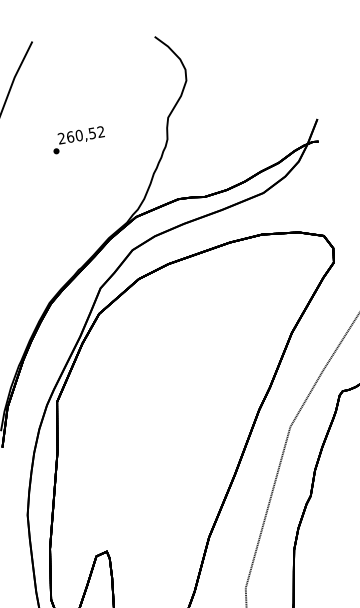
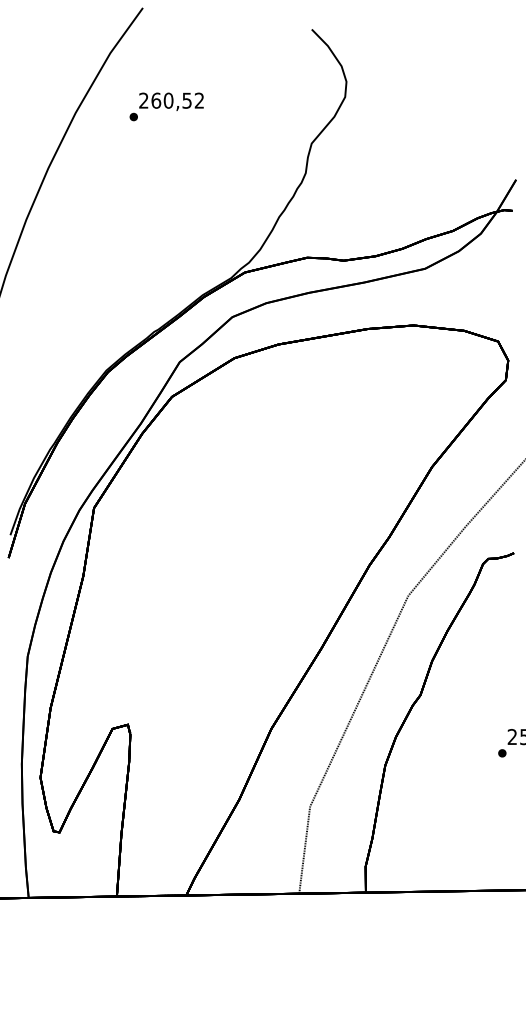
text: (78, 139) -> (166, 106), moved

